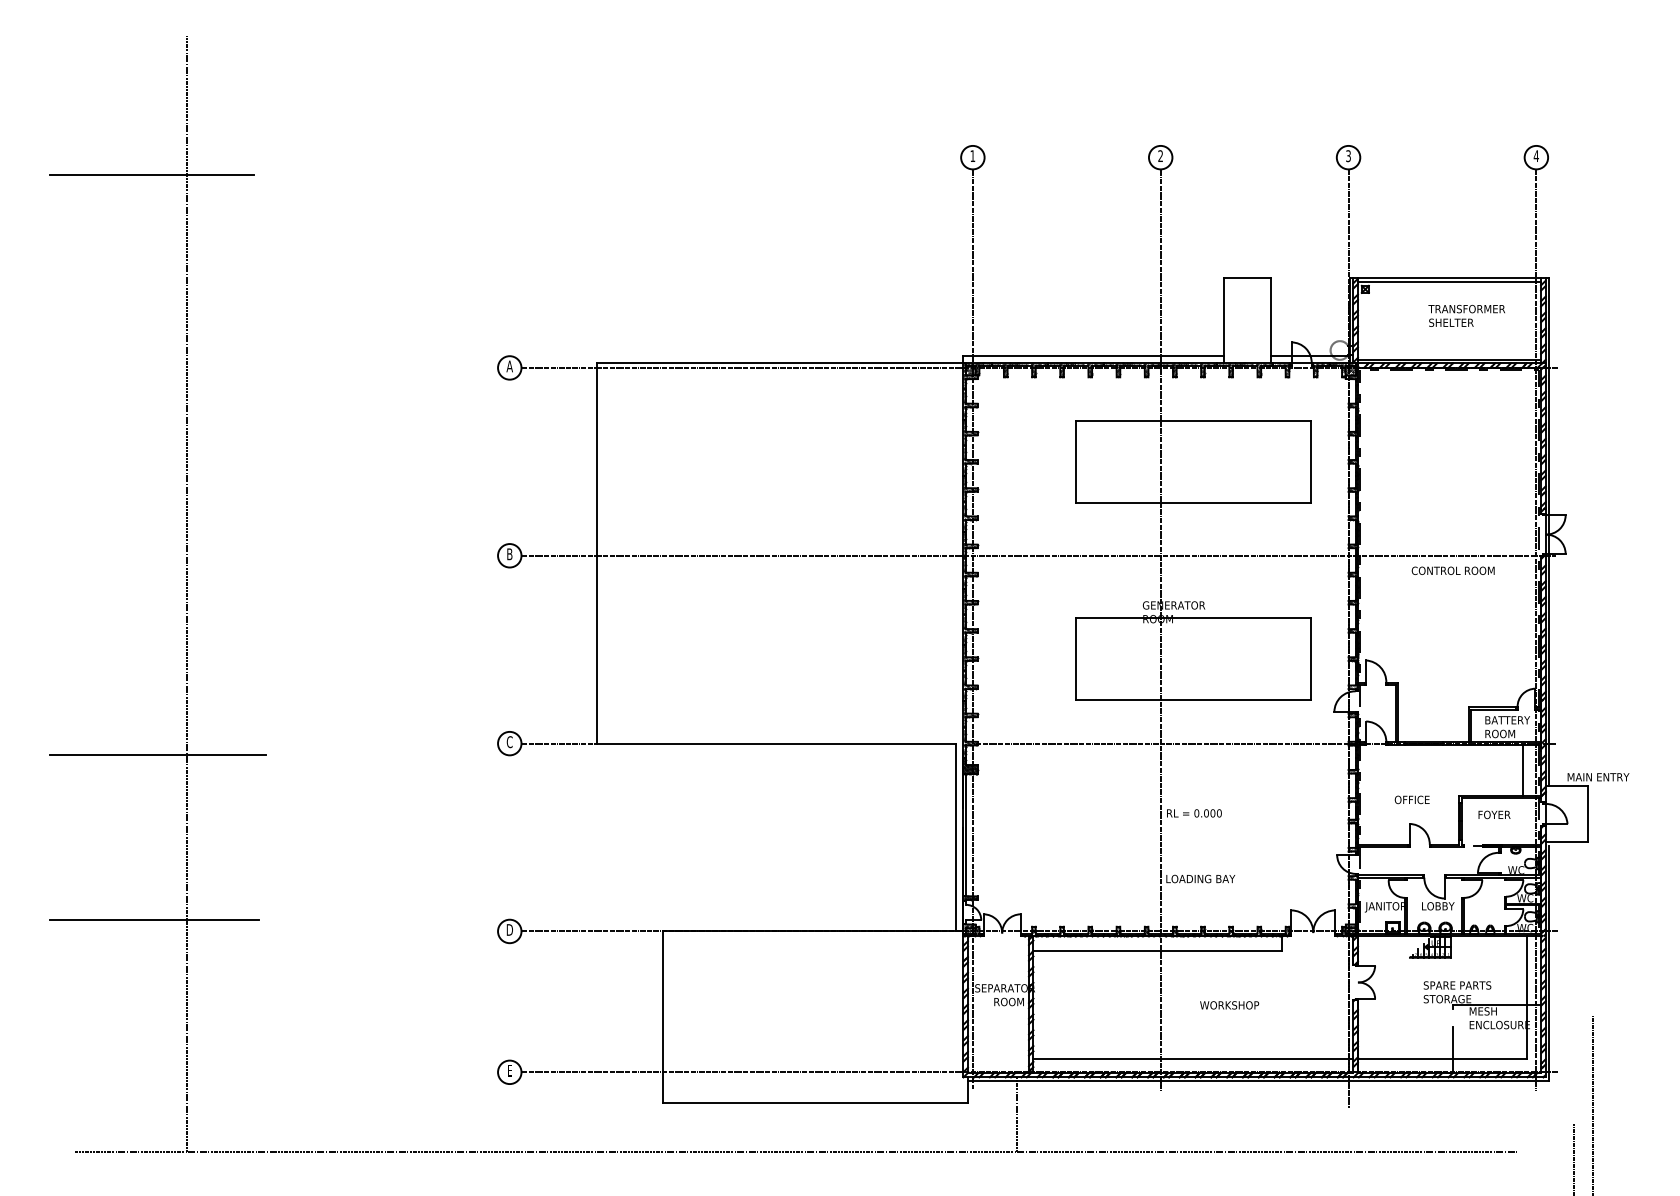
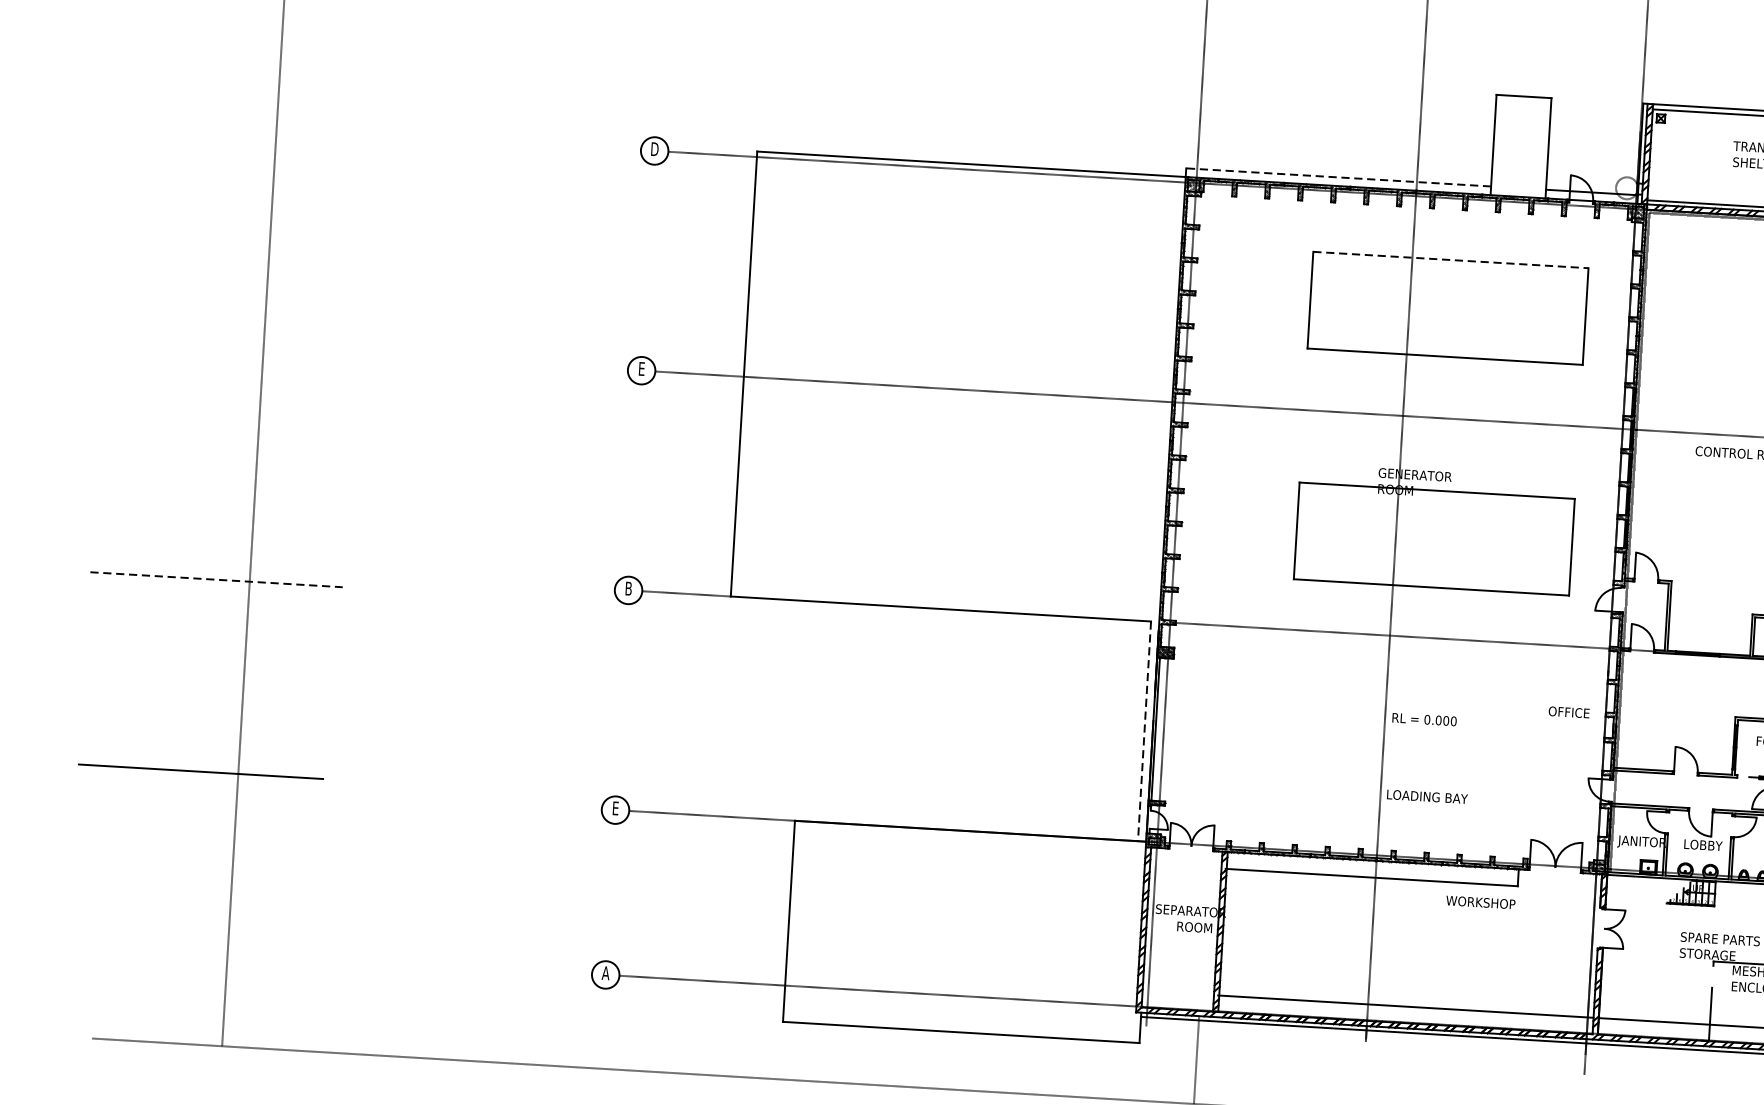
line: (1093, 355) -> (1338, 177), solid -> dashed
text: (509, 366) -> (654, 149), A -> D
line: (1193, 420) -> (1450, 259), solid -> dashed
text: (509, 554) -> (641, 369), B -> E
text: (509, 742) -> (628, 589), C -> B
line: (158, 755) -> (216, 579), solid -> dashed
text: (1411, 799) -> (1568, 711), moved
line: (956, 837) -> (1144, 731), solid -> dashed
text: (509, 929) -> (615, 807), D -> E
text: (1229, 1005) -> (1480, 902), moved
text: (509, 1070) -> (605, 972), E -> A

